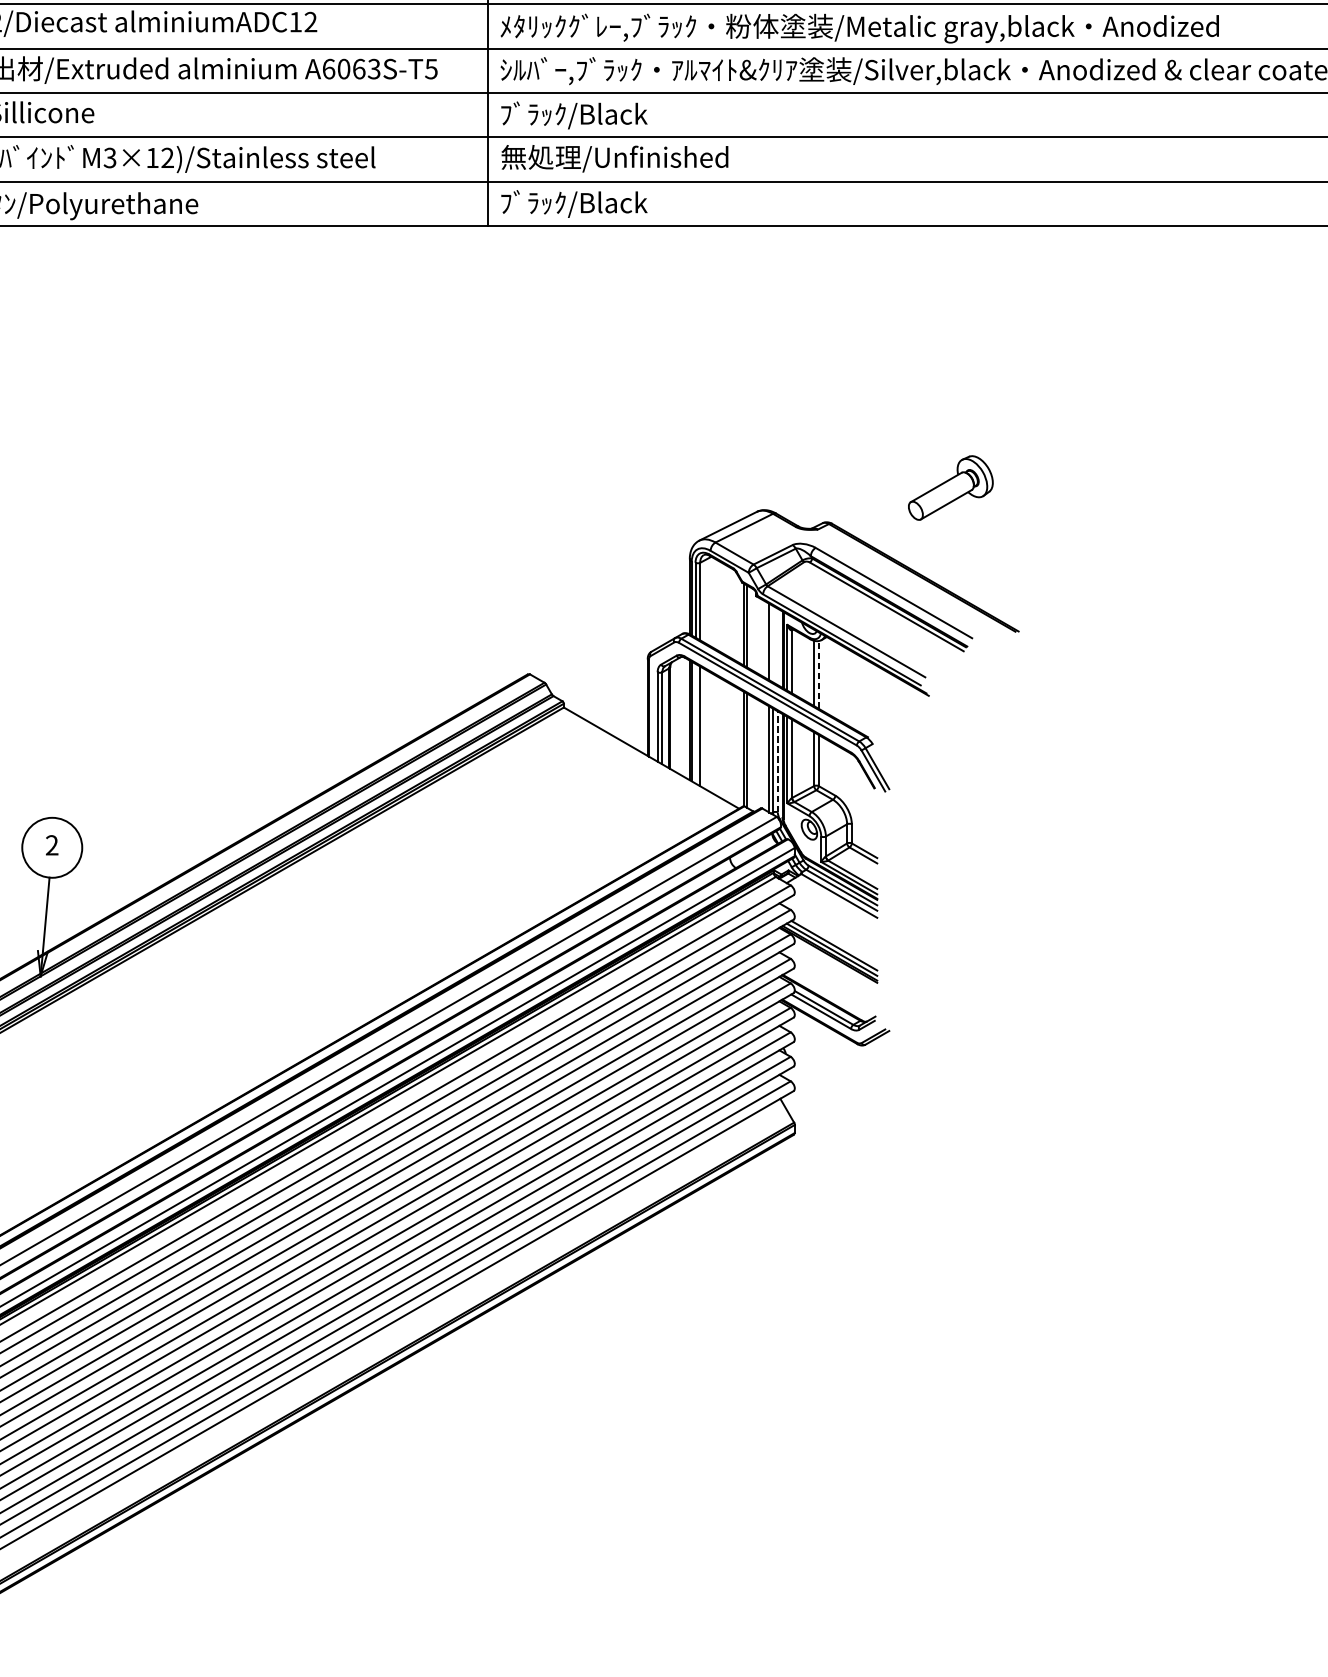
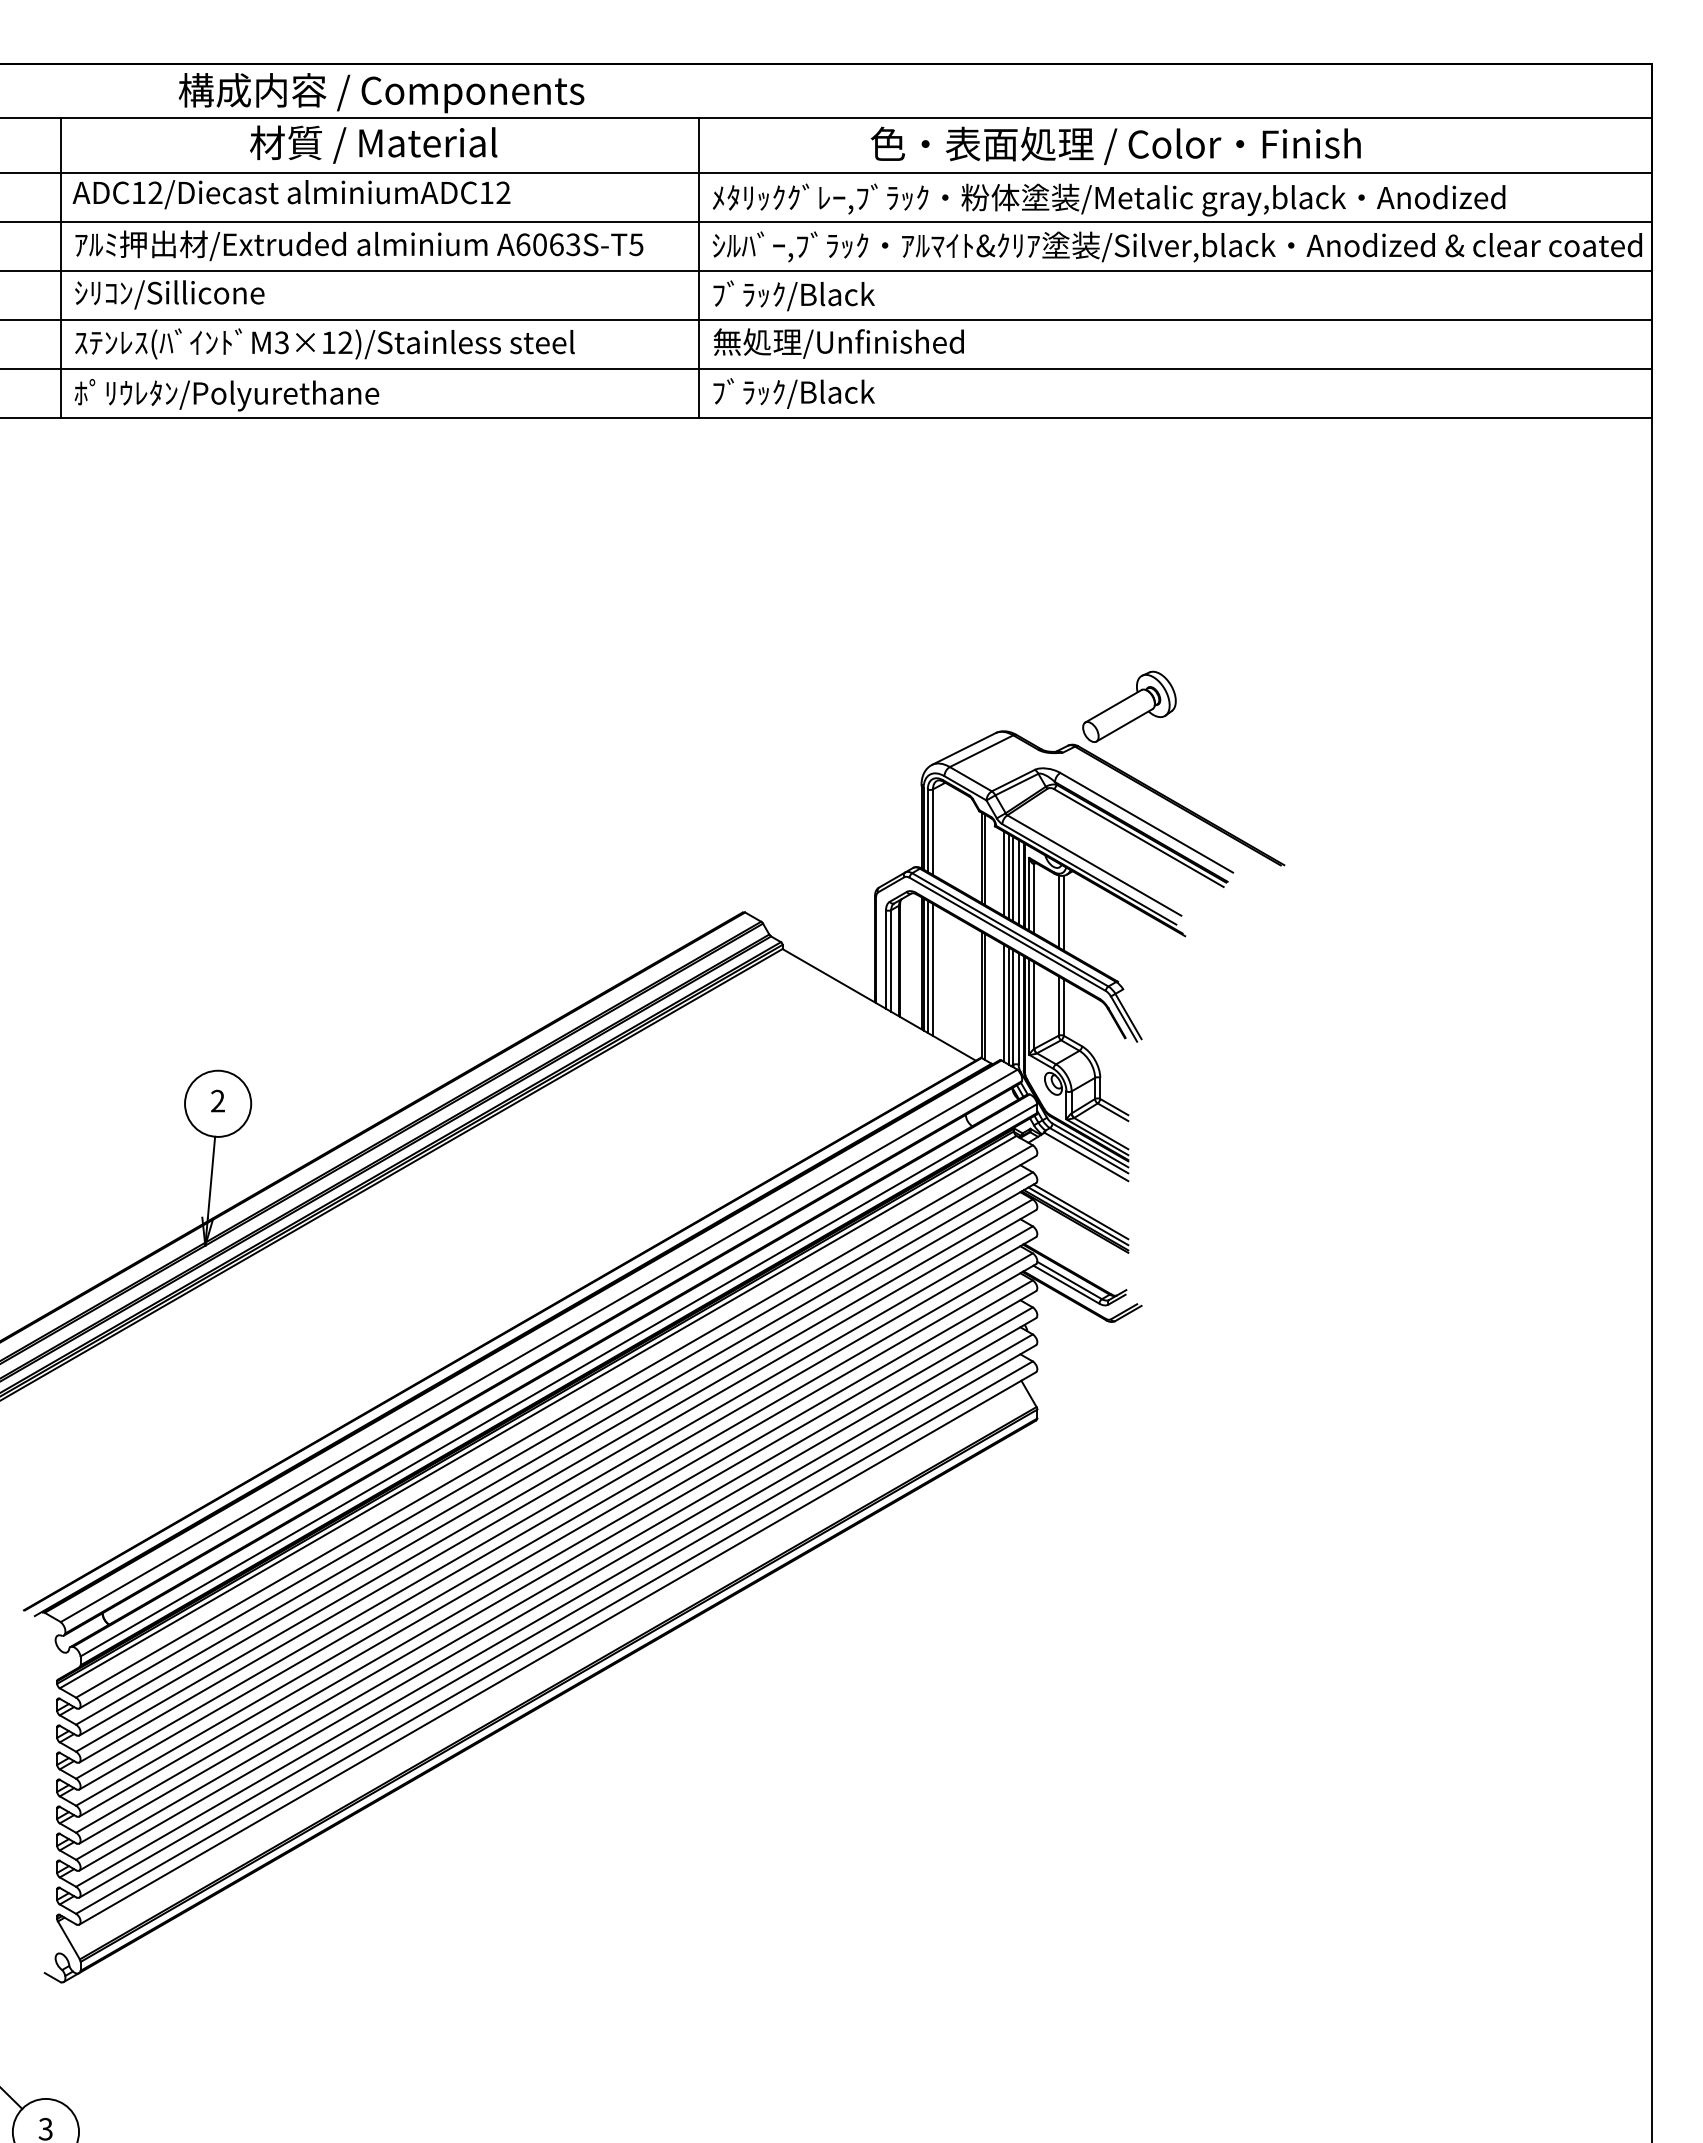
part: (950, 487) -> (1129, 706), moved
line: (765, 639) -> (1004, 873), added
line: (773, 644) -> (1013, 879), added
line: (777, 647) -> (1018, 882), added
line: (818, 674) -> (1063, 912), dashed -> solid
line: (695, 723) -> (927, 966), added
line: (765, 755) -> (1004, 1002), added
line: (777, 762) -> (1018, 1009), dashed -> solid

